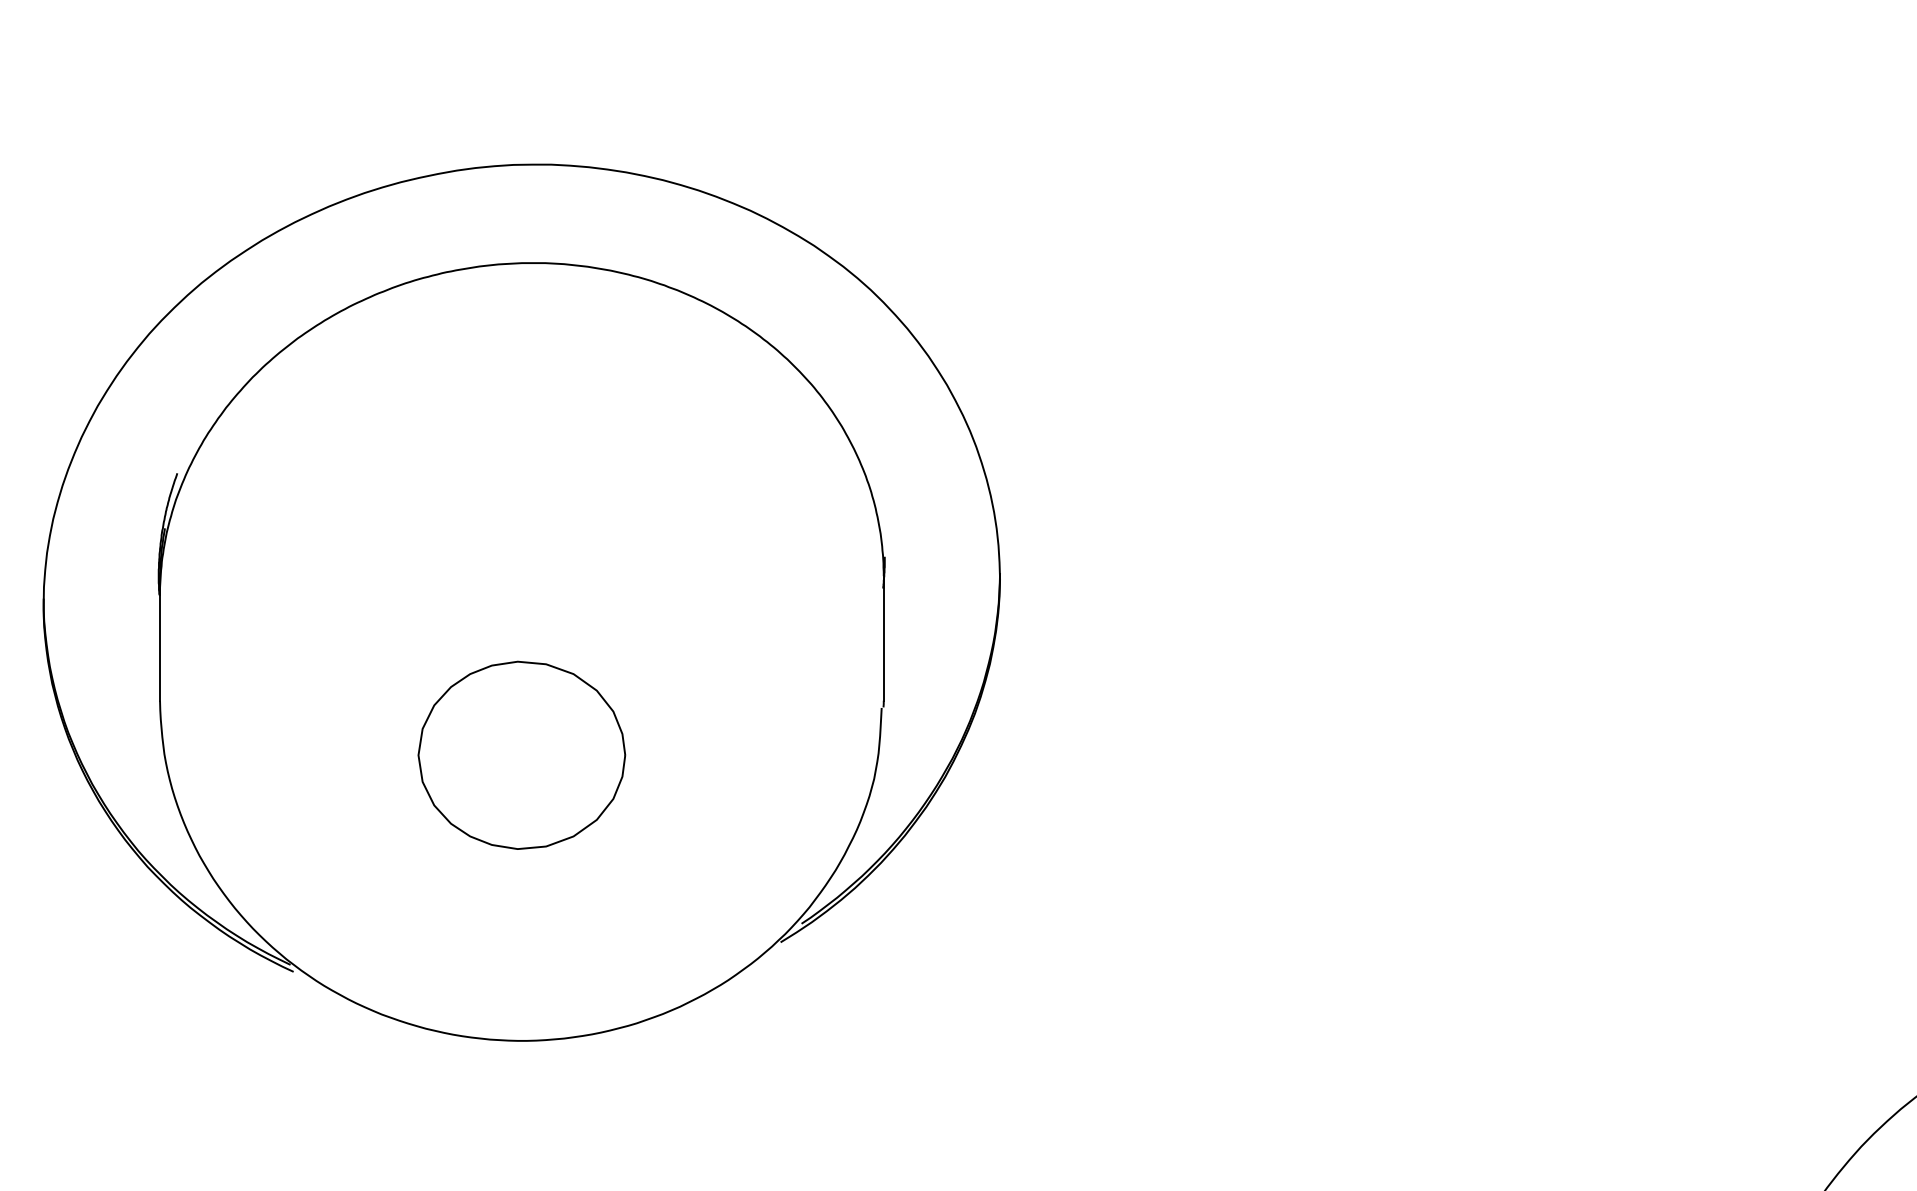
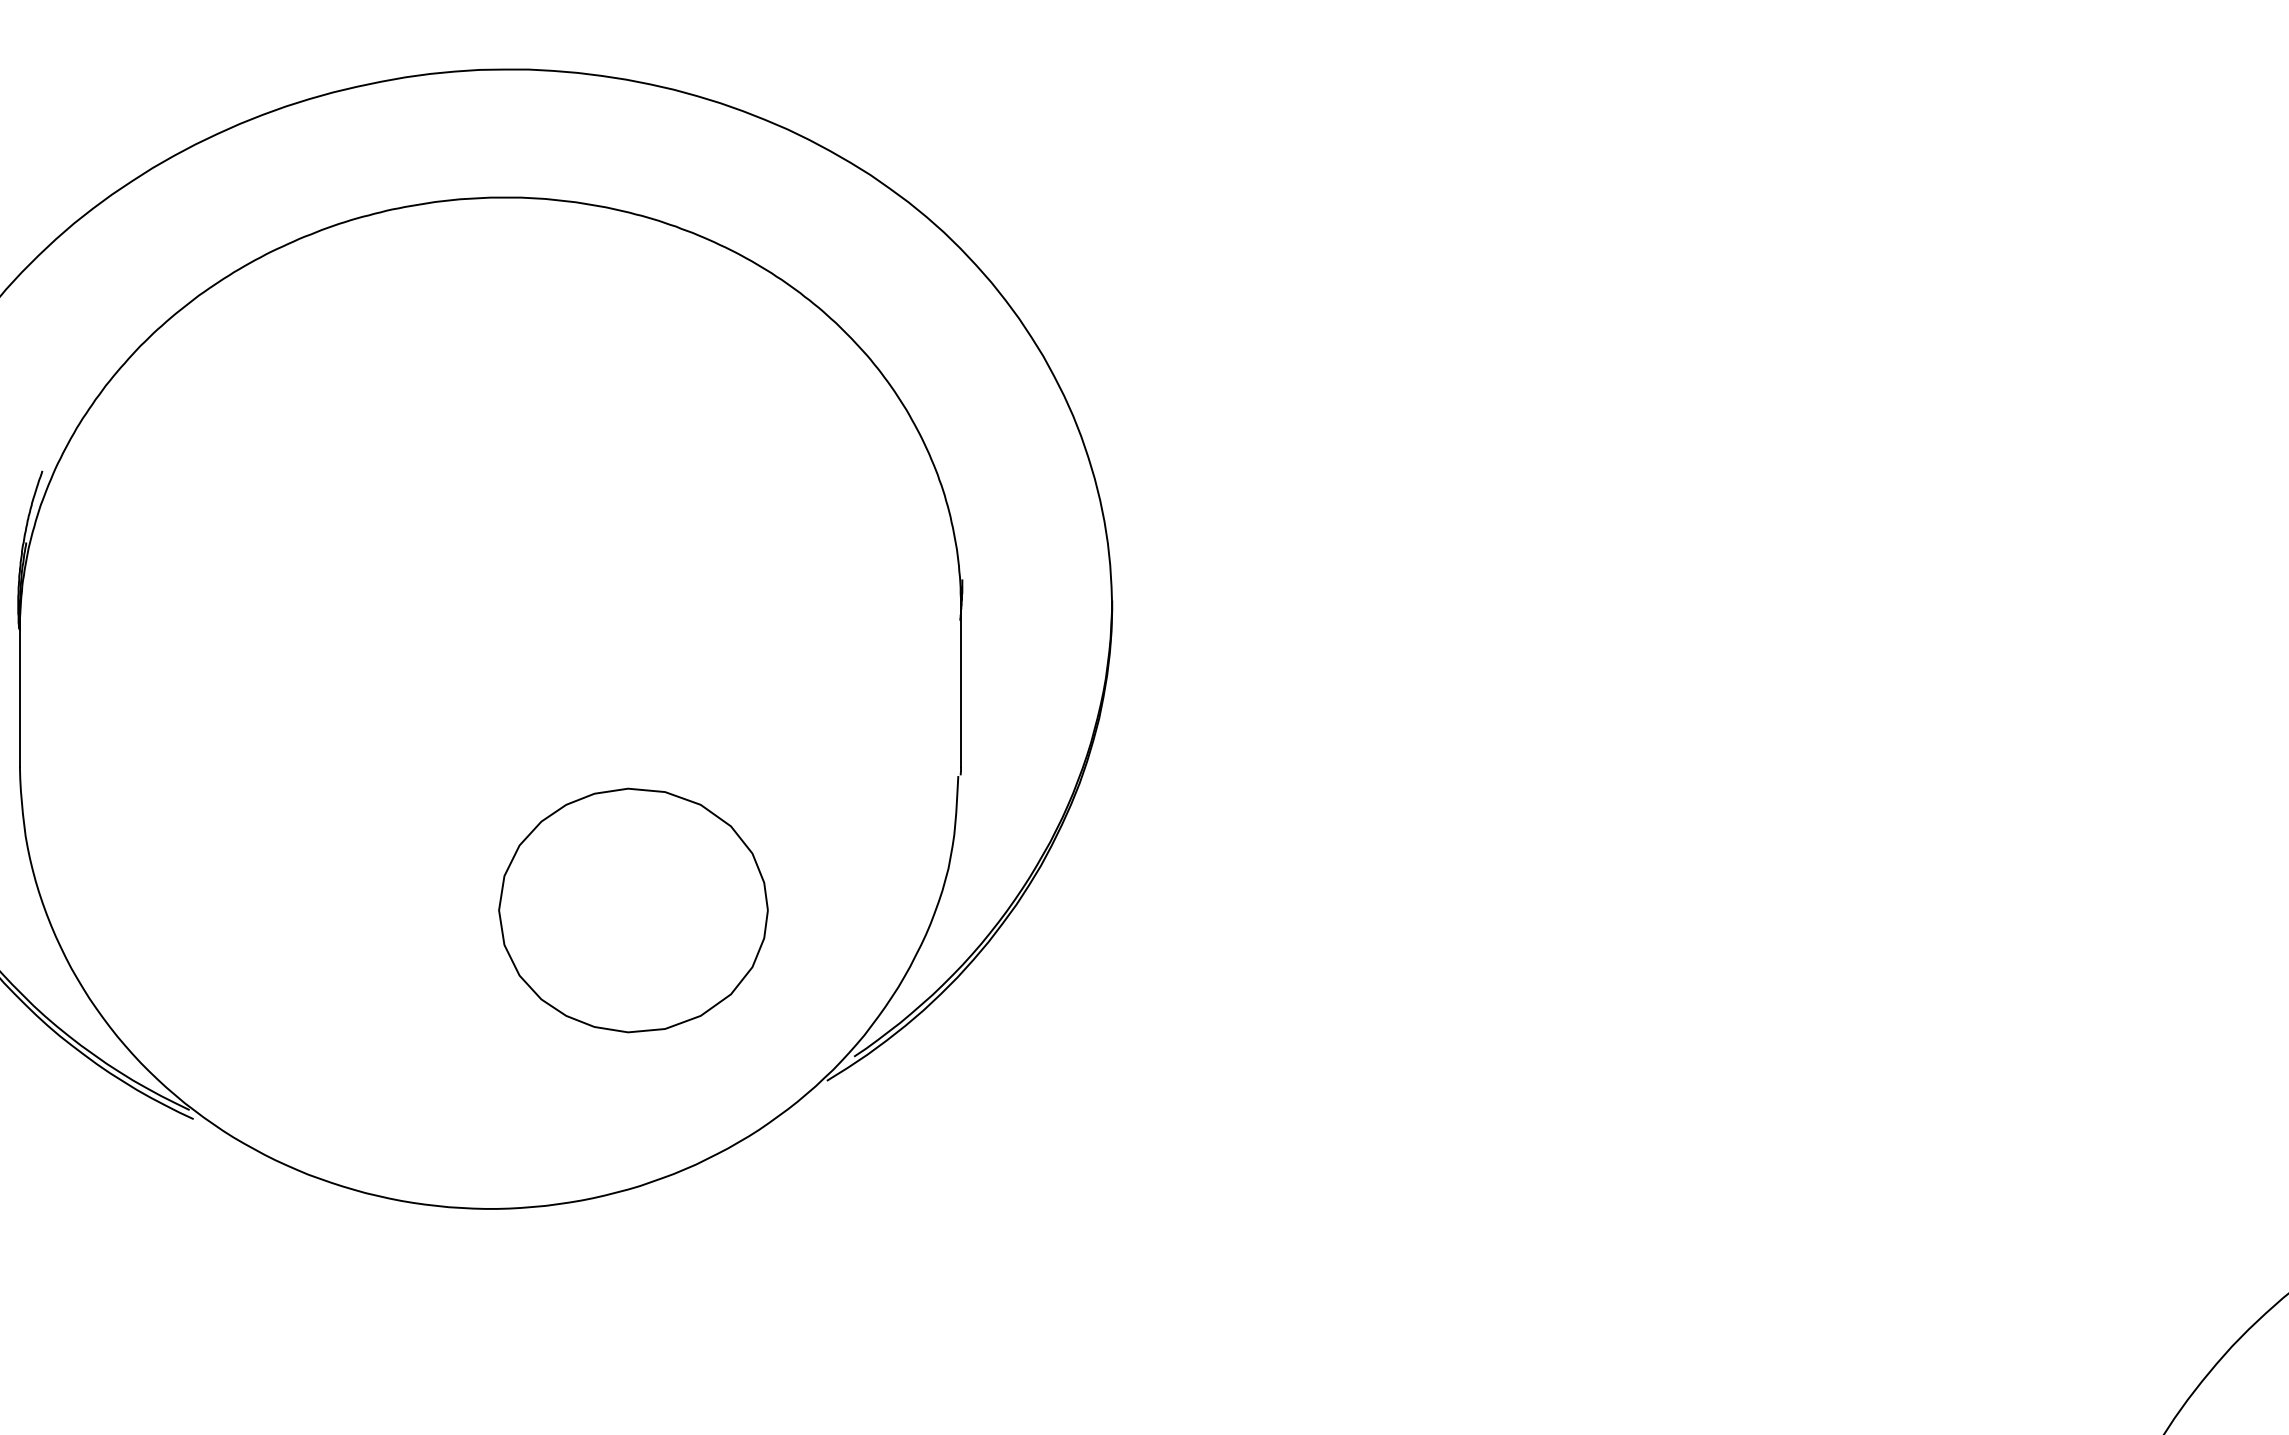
part: (521, 754) -> (632, 909), moved

